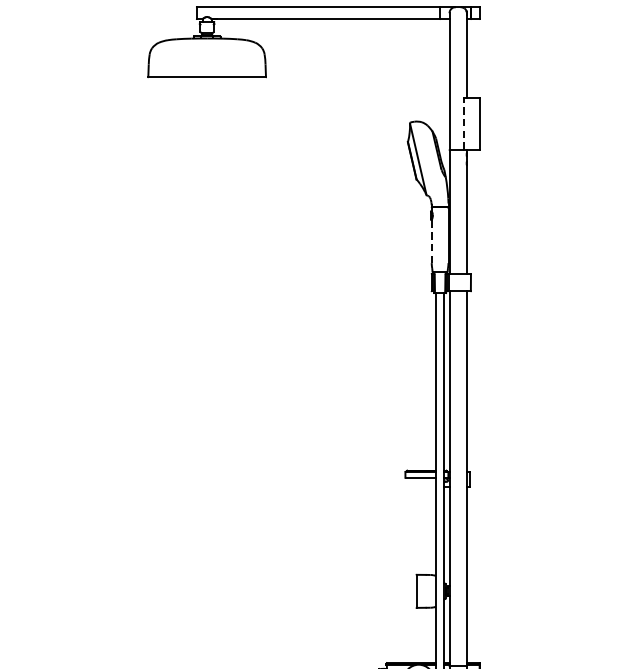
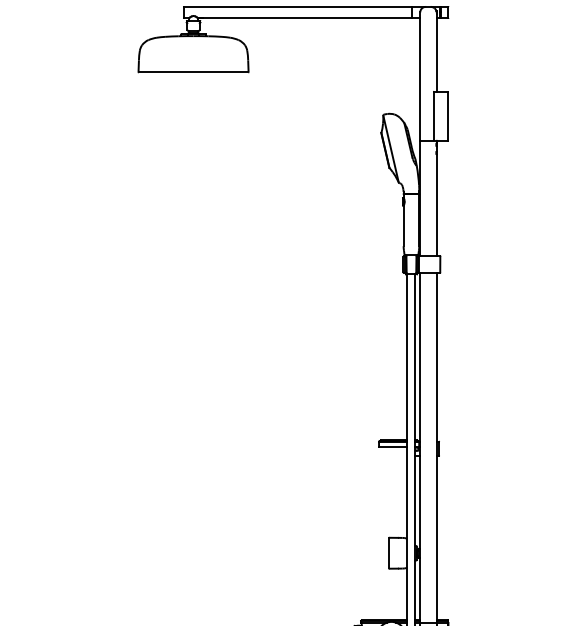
line: (463, 123) -> (433, 115), dashed -> solid
line: (431, 240) -> (403, 225), dashed -> solid

